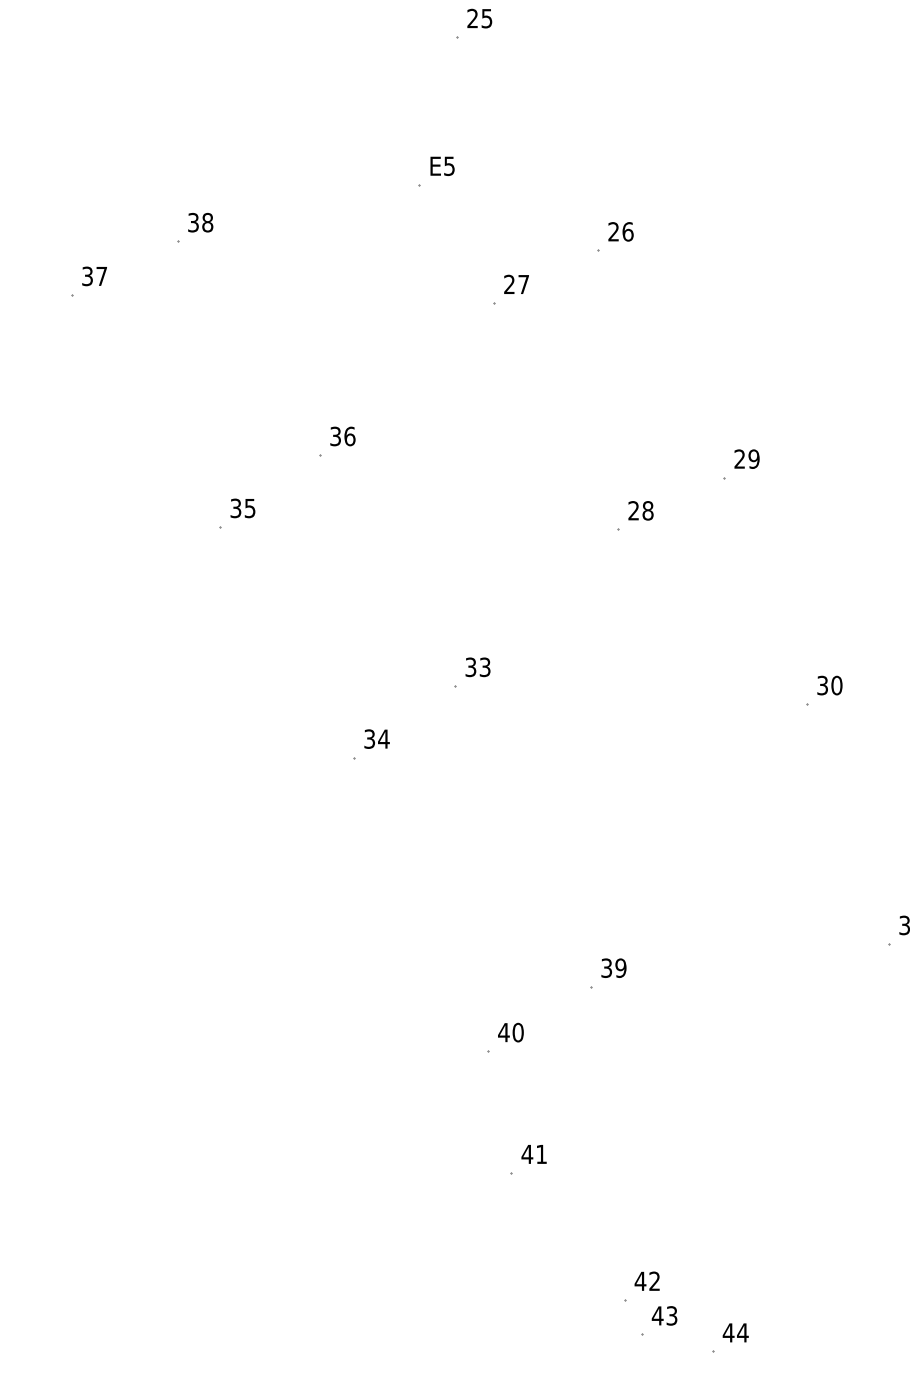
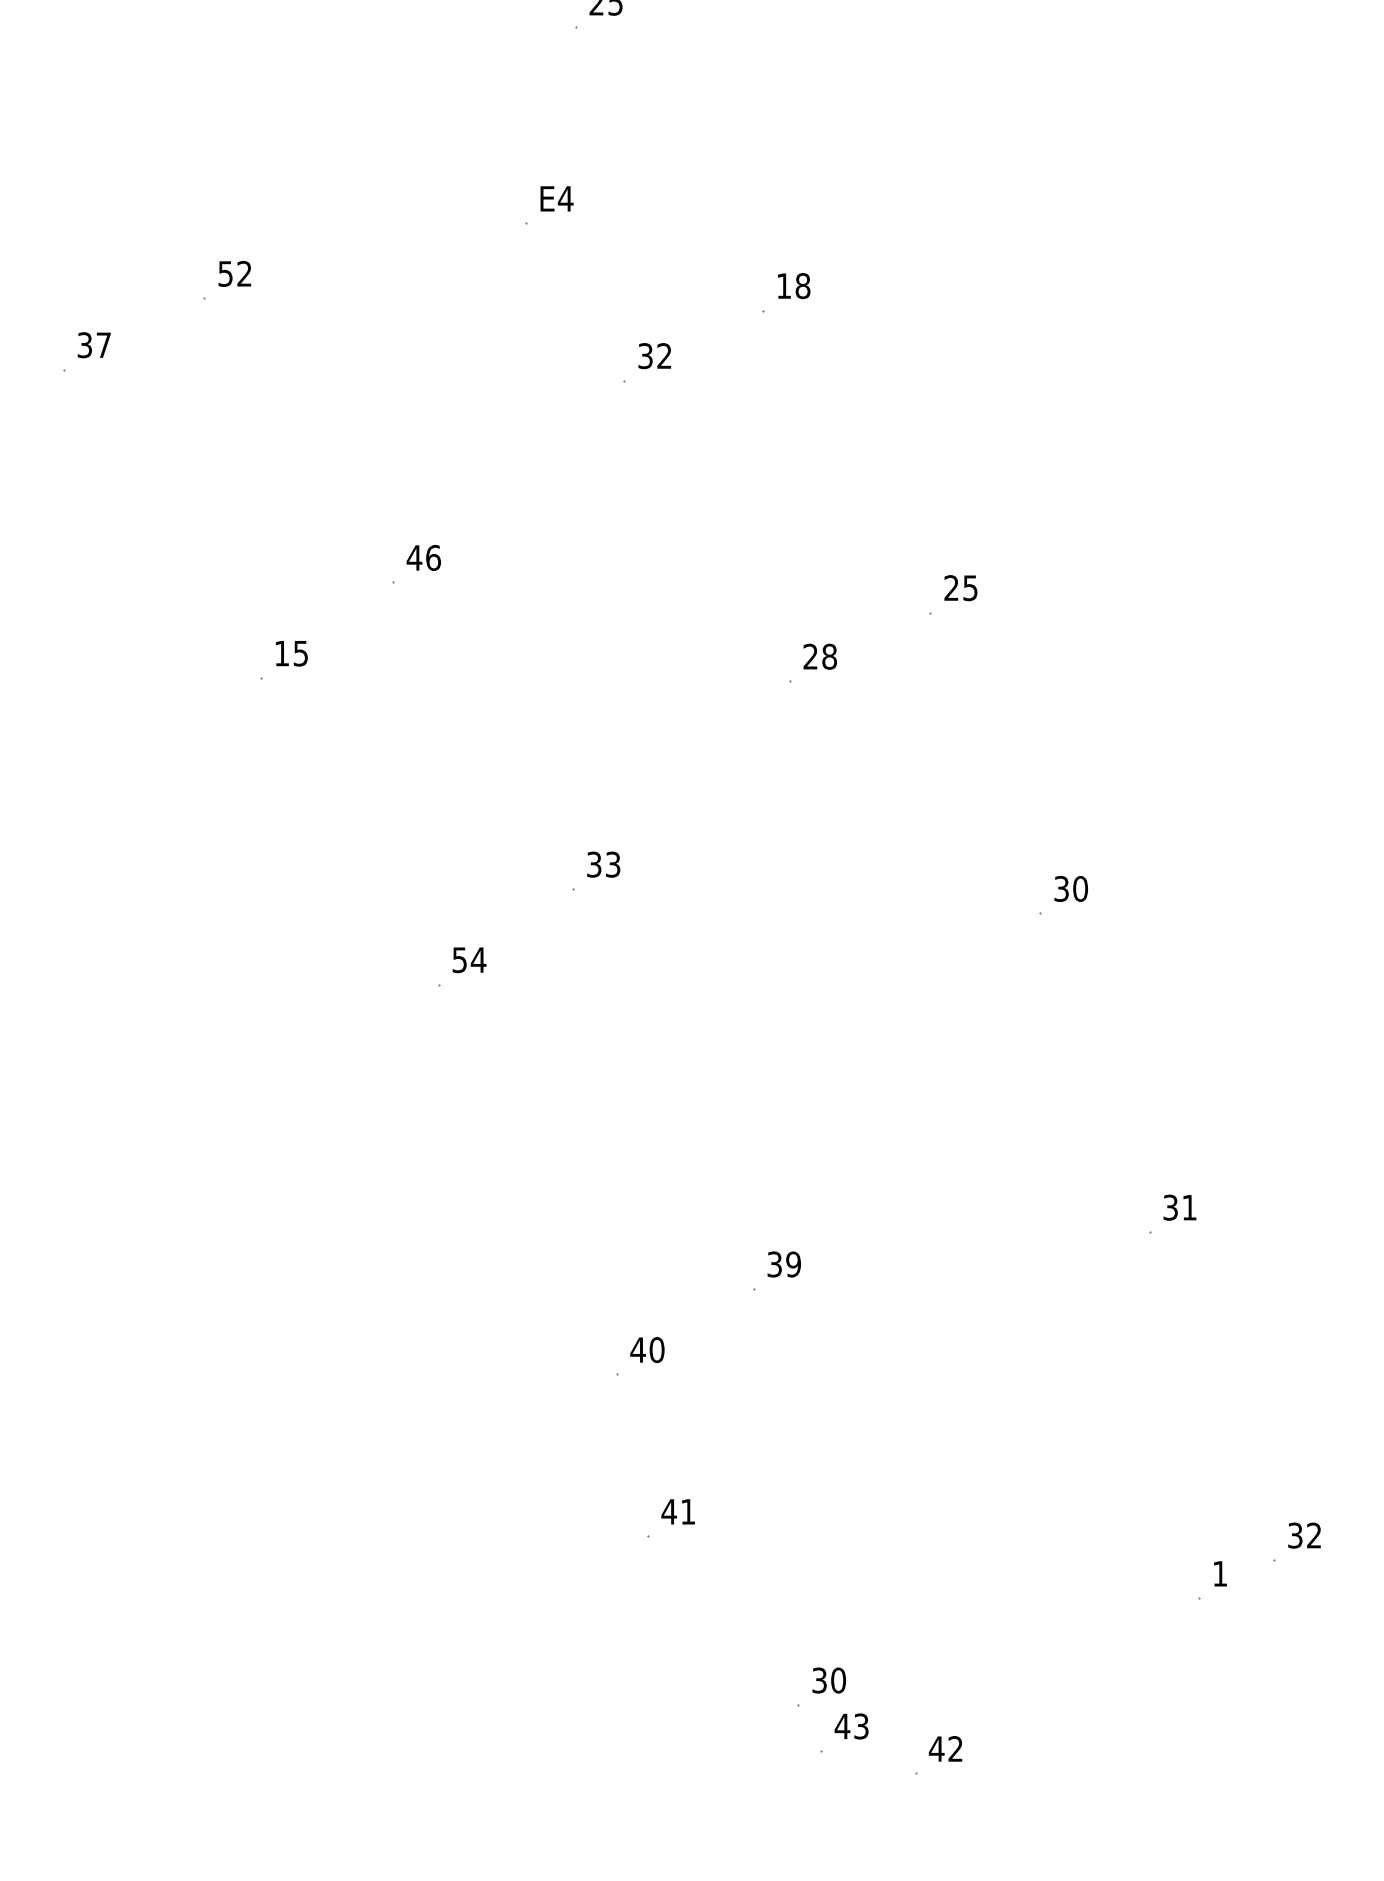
text: (449, 165) -> (565, 198), E5 -> E4
text: (200, 222) -> (235, 273), 38 -> 52
text: (620, 231) -> (793, 285), 26 -> 18
text: (516, 284) -> (654, 356), 27 -> 32
text: (335, 436) -> (414, 557), 36 -> 46
text: (754, 458) -> (970, 587), 29 -> 25
text: (236, 508) -> (282, 653), 35 -> 15
text: (369, 738) -> (459, 959), 34 -> 54
text: (647, 1281) -> (828, 1680), 42 -> 30
text: (742, 1332) -> (955, 1748), 44 -> 42

